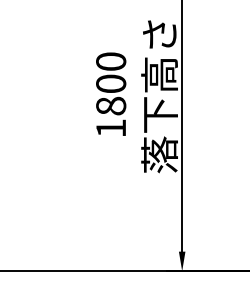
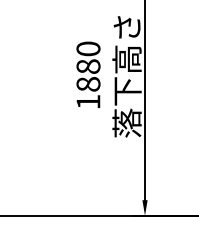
text: (111, 83) -> (88, 66), 1800 -> 1880

